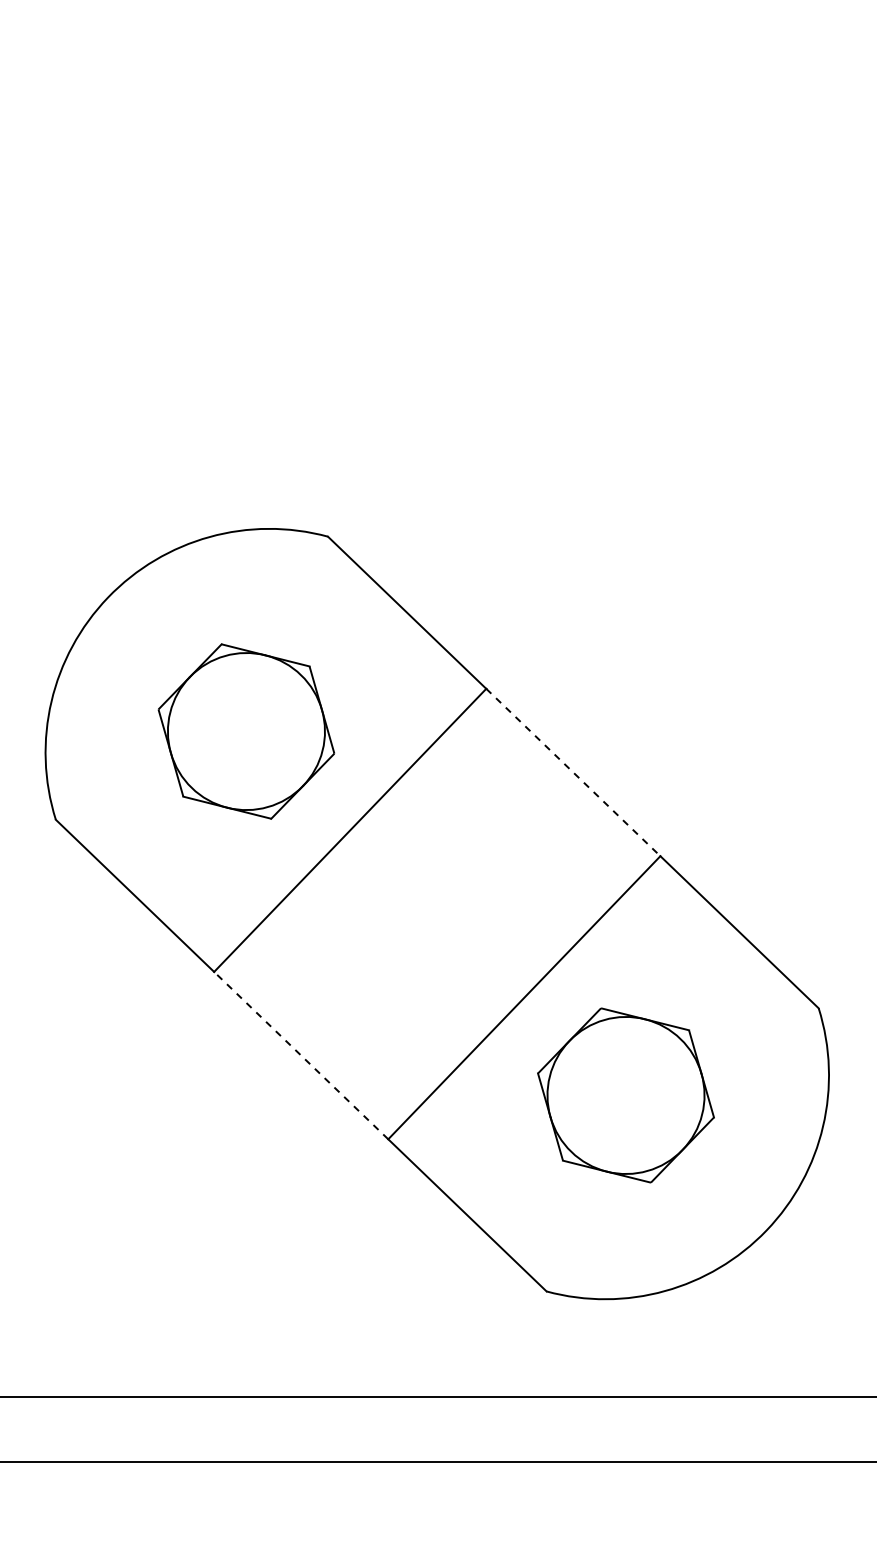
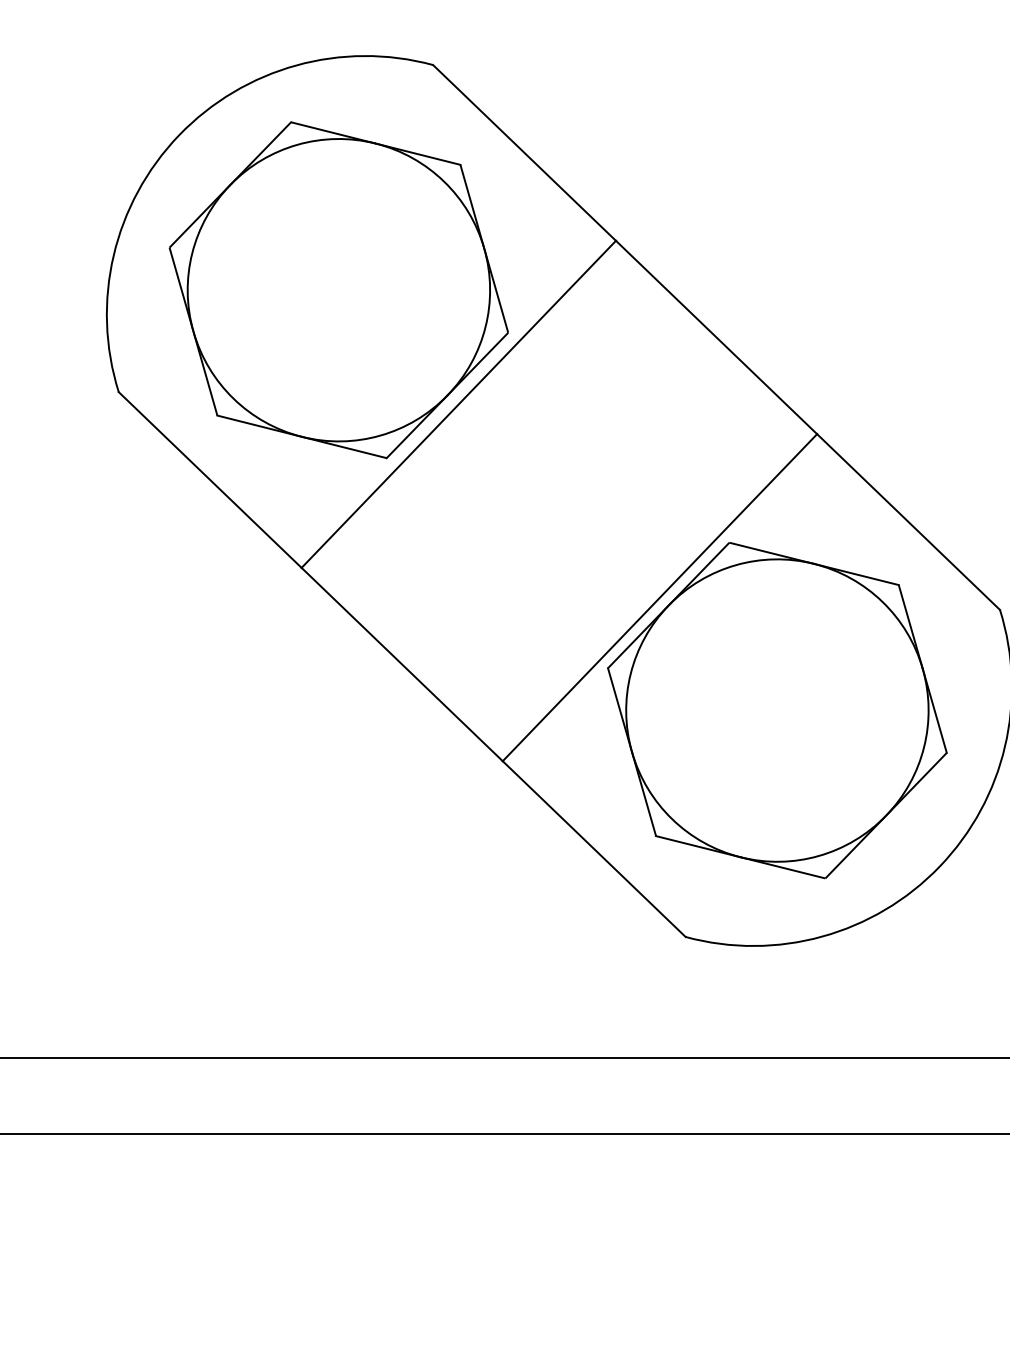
part: (246, 731) -> (338, 290), size x1.67
line: (573, 772) -> (716, 337), dashed -> solid
line: (301, 1055) -> (402, 664), dashed -> solid
part: (625, 1095) -> (776, 710), size x1.67

